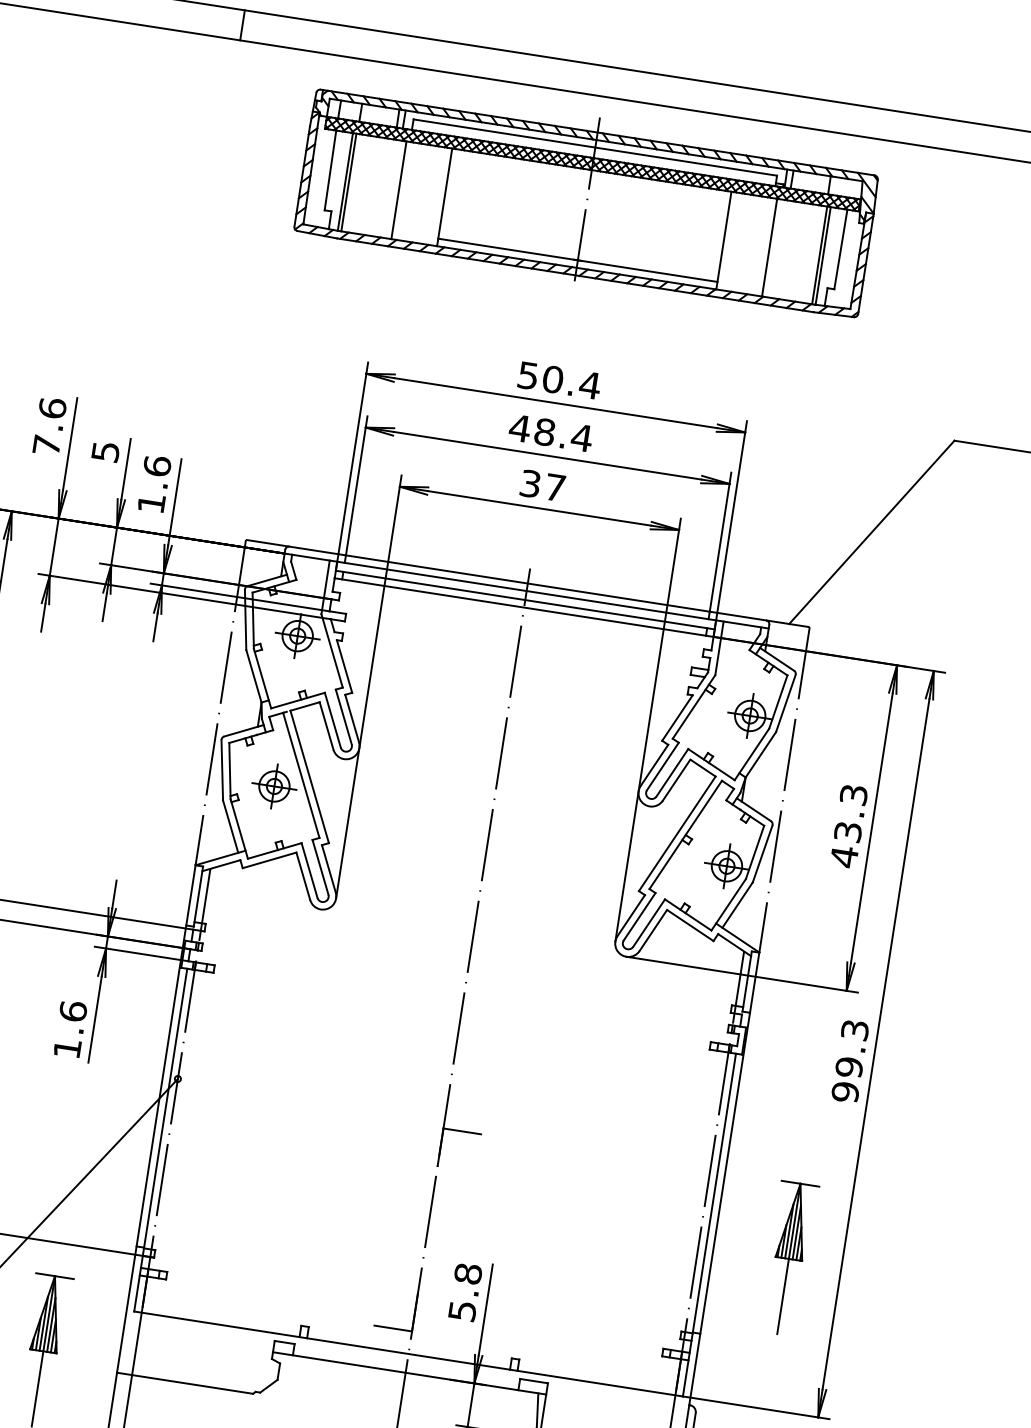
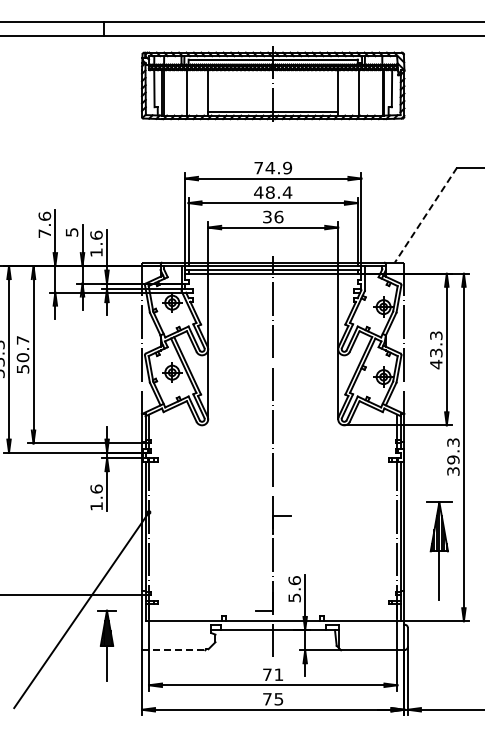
text: (560, 379) -> (273, 167), 50.4 -> 74.9
text: (554, 486) -> (278, 216), 37 -> 36
line: (870, 533) -> (425, 215), solid -> dashed
text: (845, 1092) -> (453, 471), 99.3 -> 39.3
part: (789, 1257) -> (439, 550), size x1.4
text: (467, 1273) -> (294, 580), 5.8 -> 5.6
line: (184, 1383) -> (173, 650), solid -> dashed

